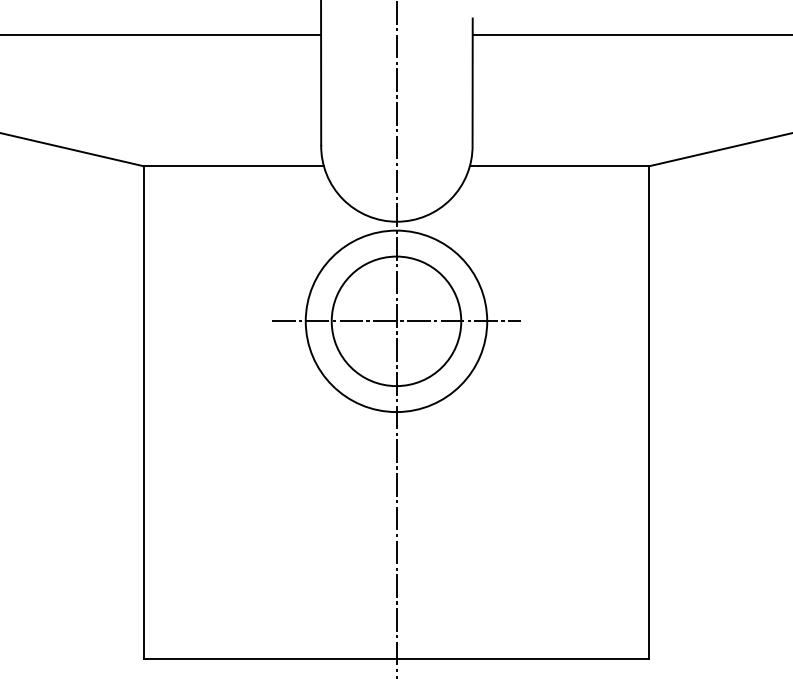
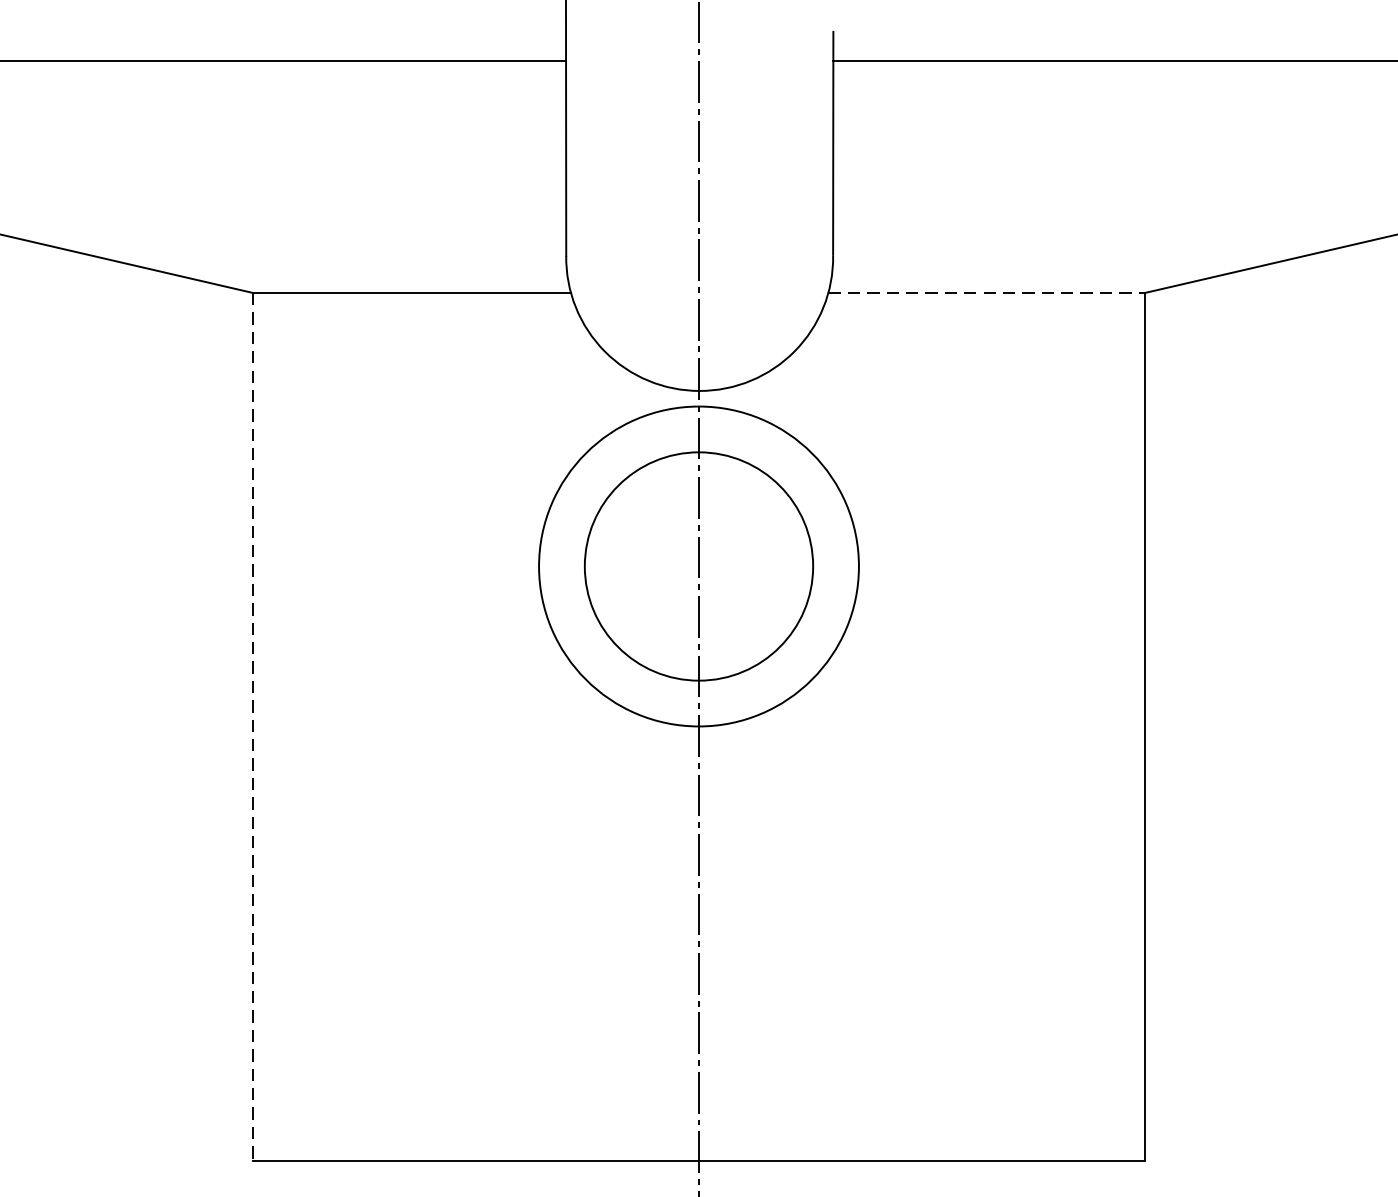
line: (559, 166) -> (986, 293), solid -> dashed
line: (396, 321) -> (699, 566), removed
line: (143, 412) -> (252, 727), solid -> dashed

